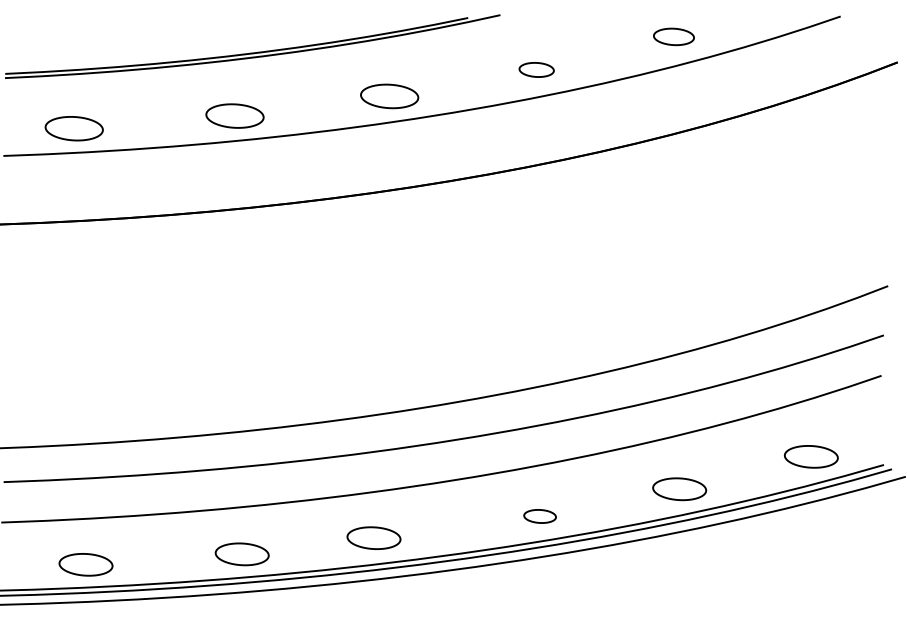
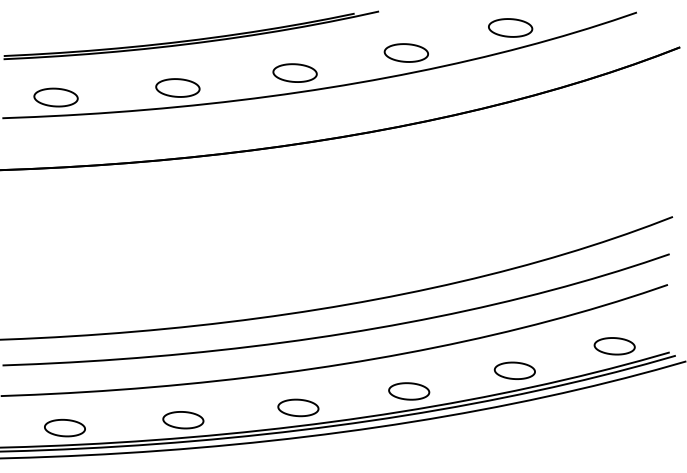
part: (673, 36) -> (510, 27), size x1.43
part: (536, 69) -> (406, 52), size x1.67
part: (539, 516) -> (408, 391), size x1.67
part: (373, 537) -> (298, 407), moved

